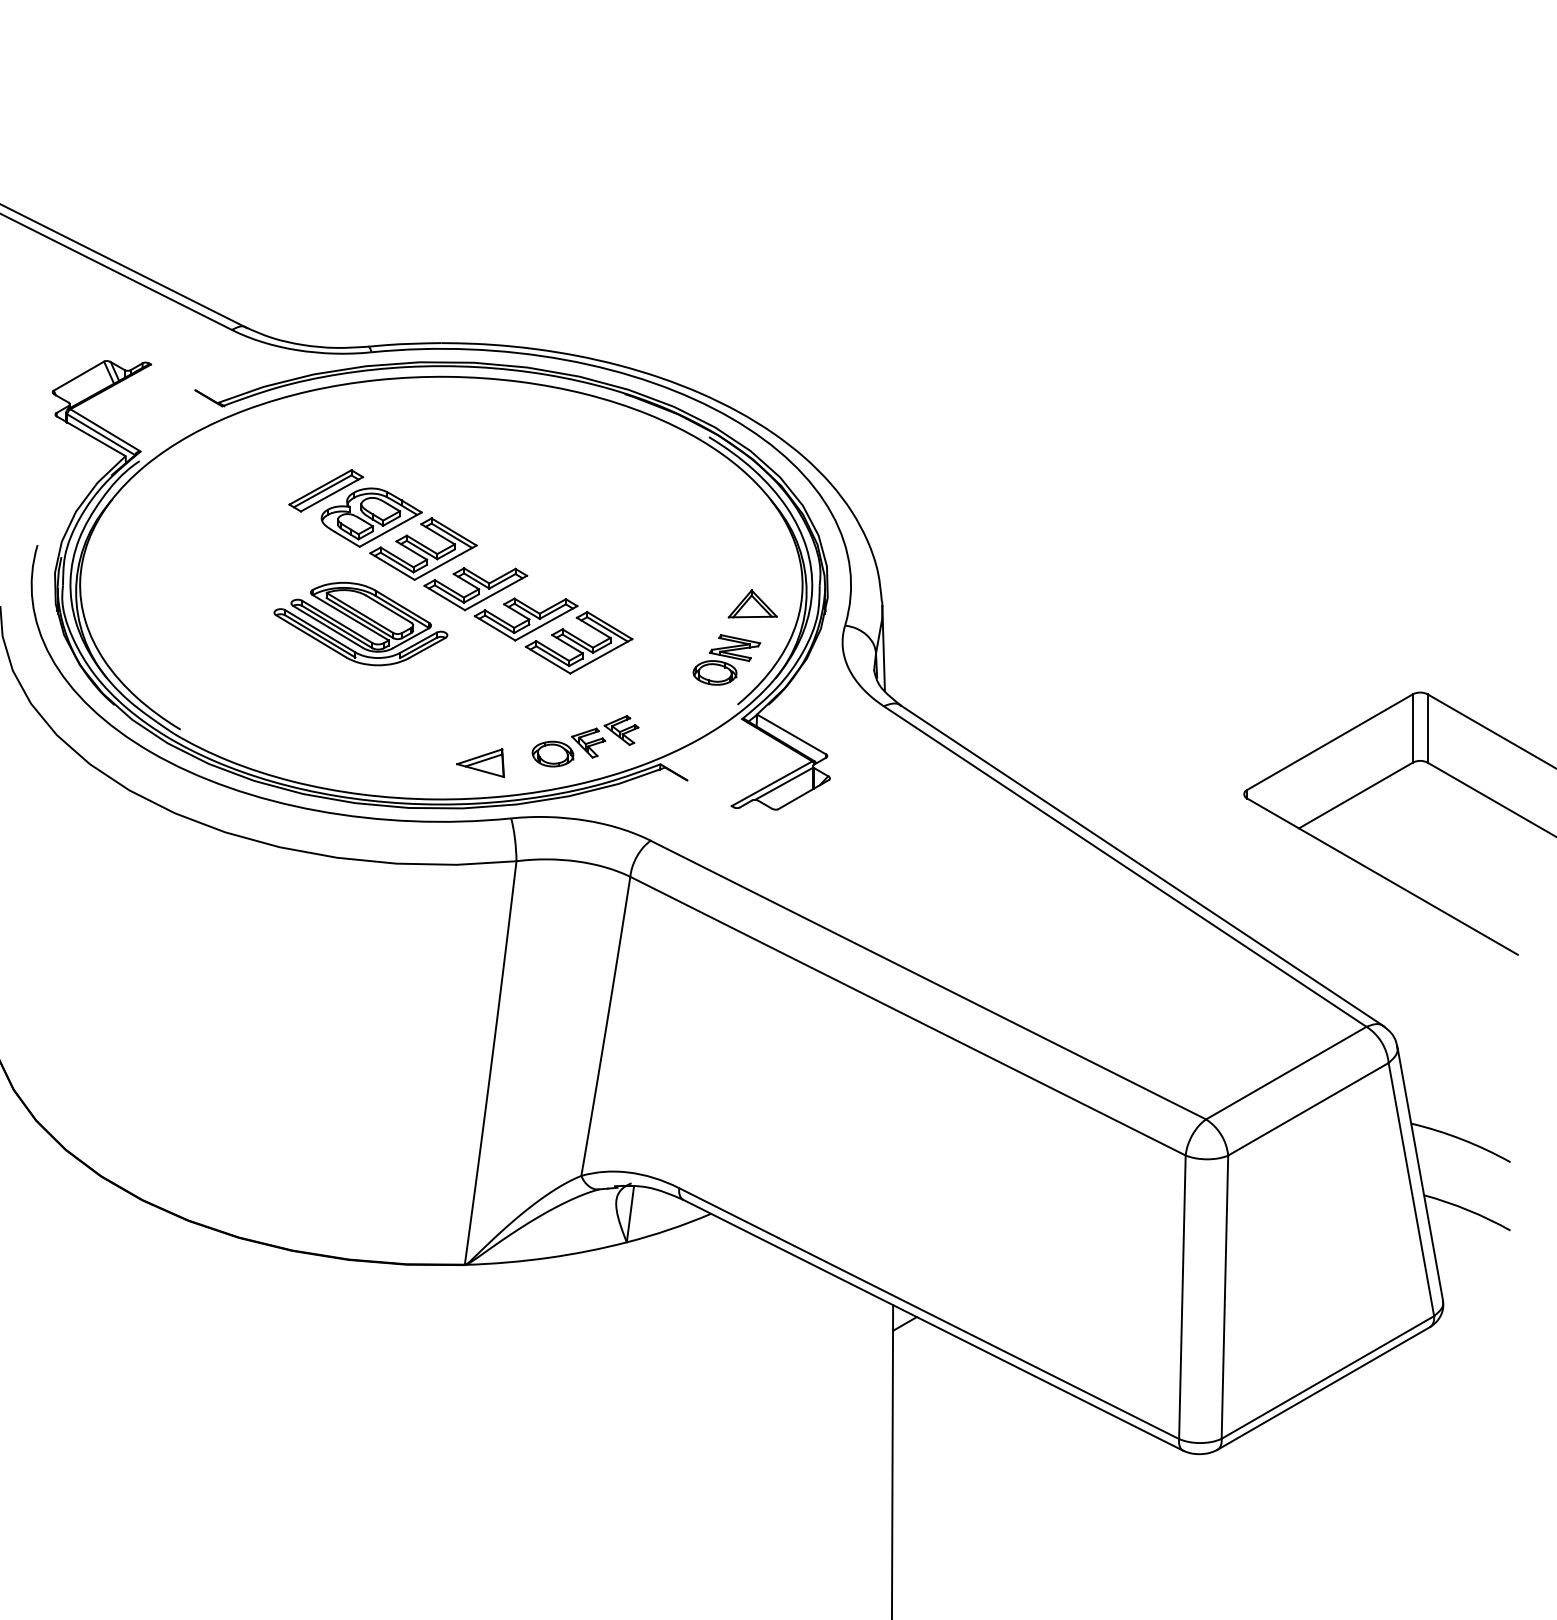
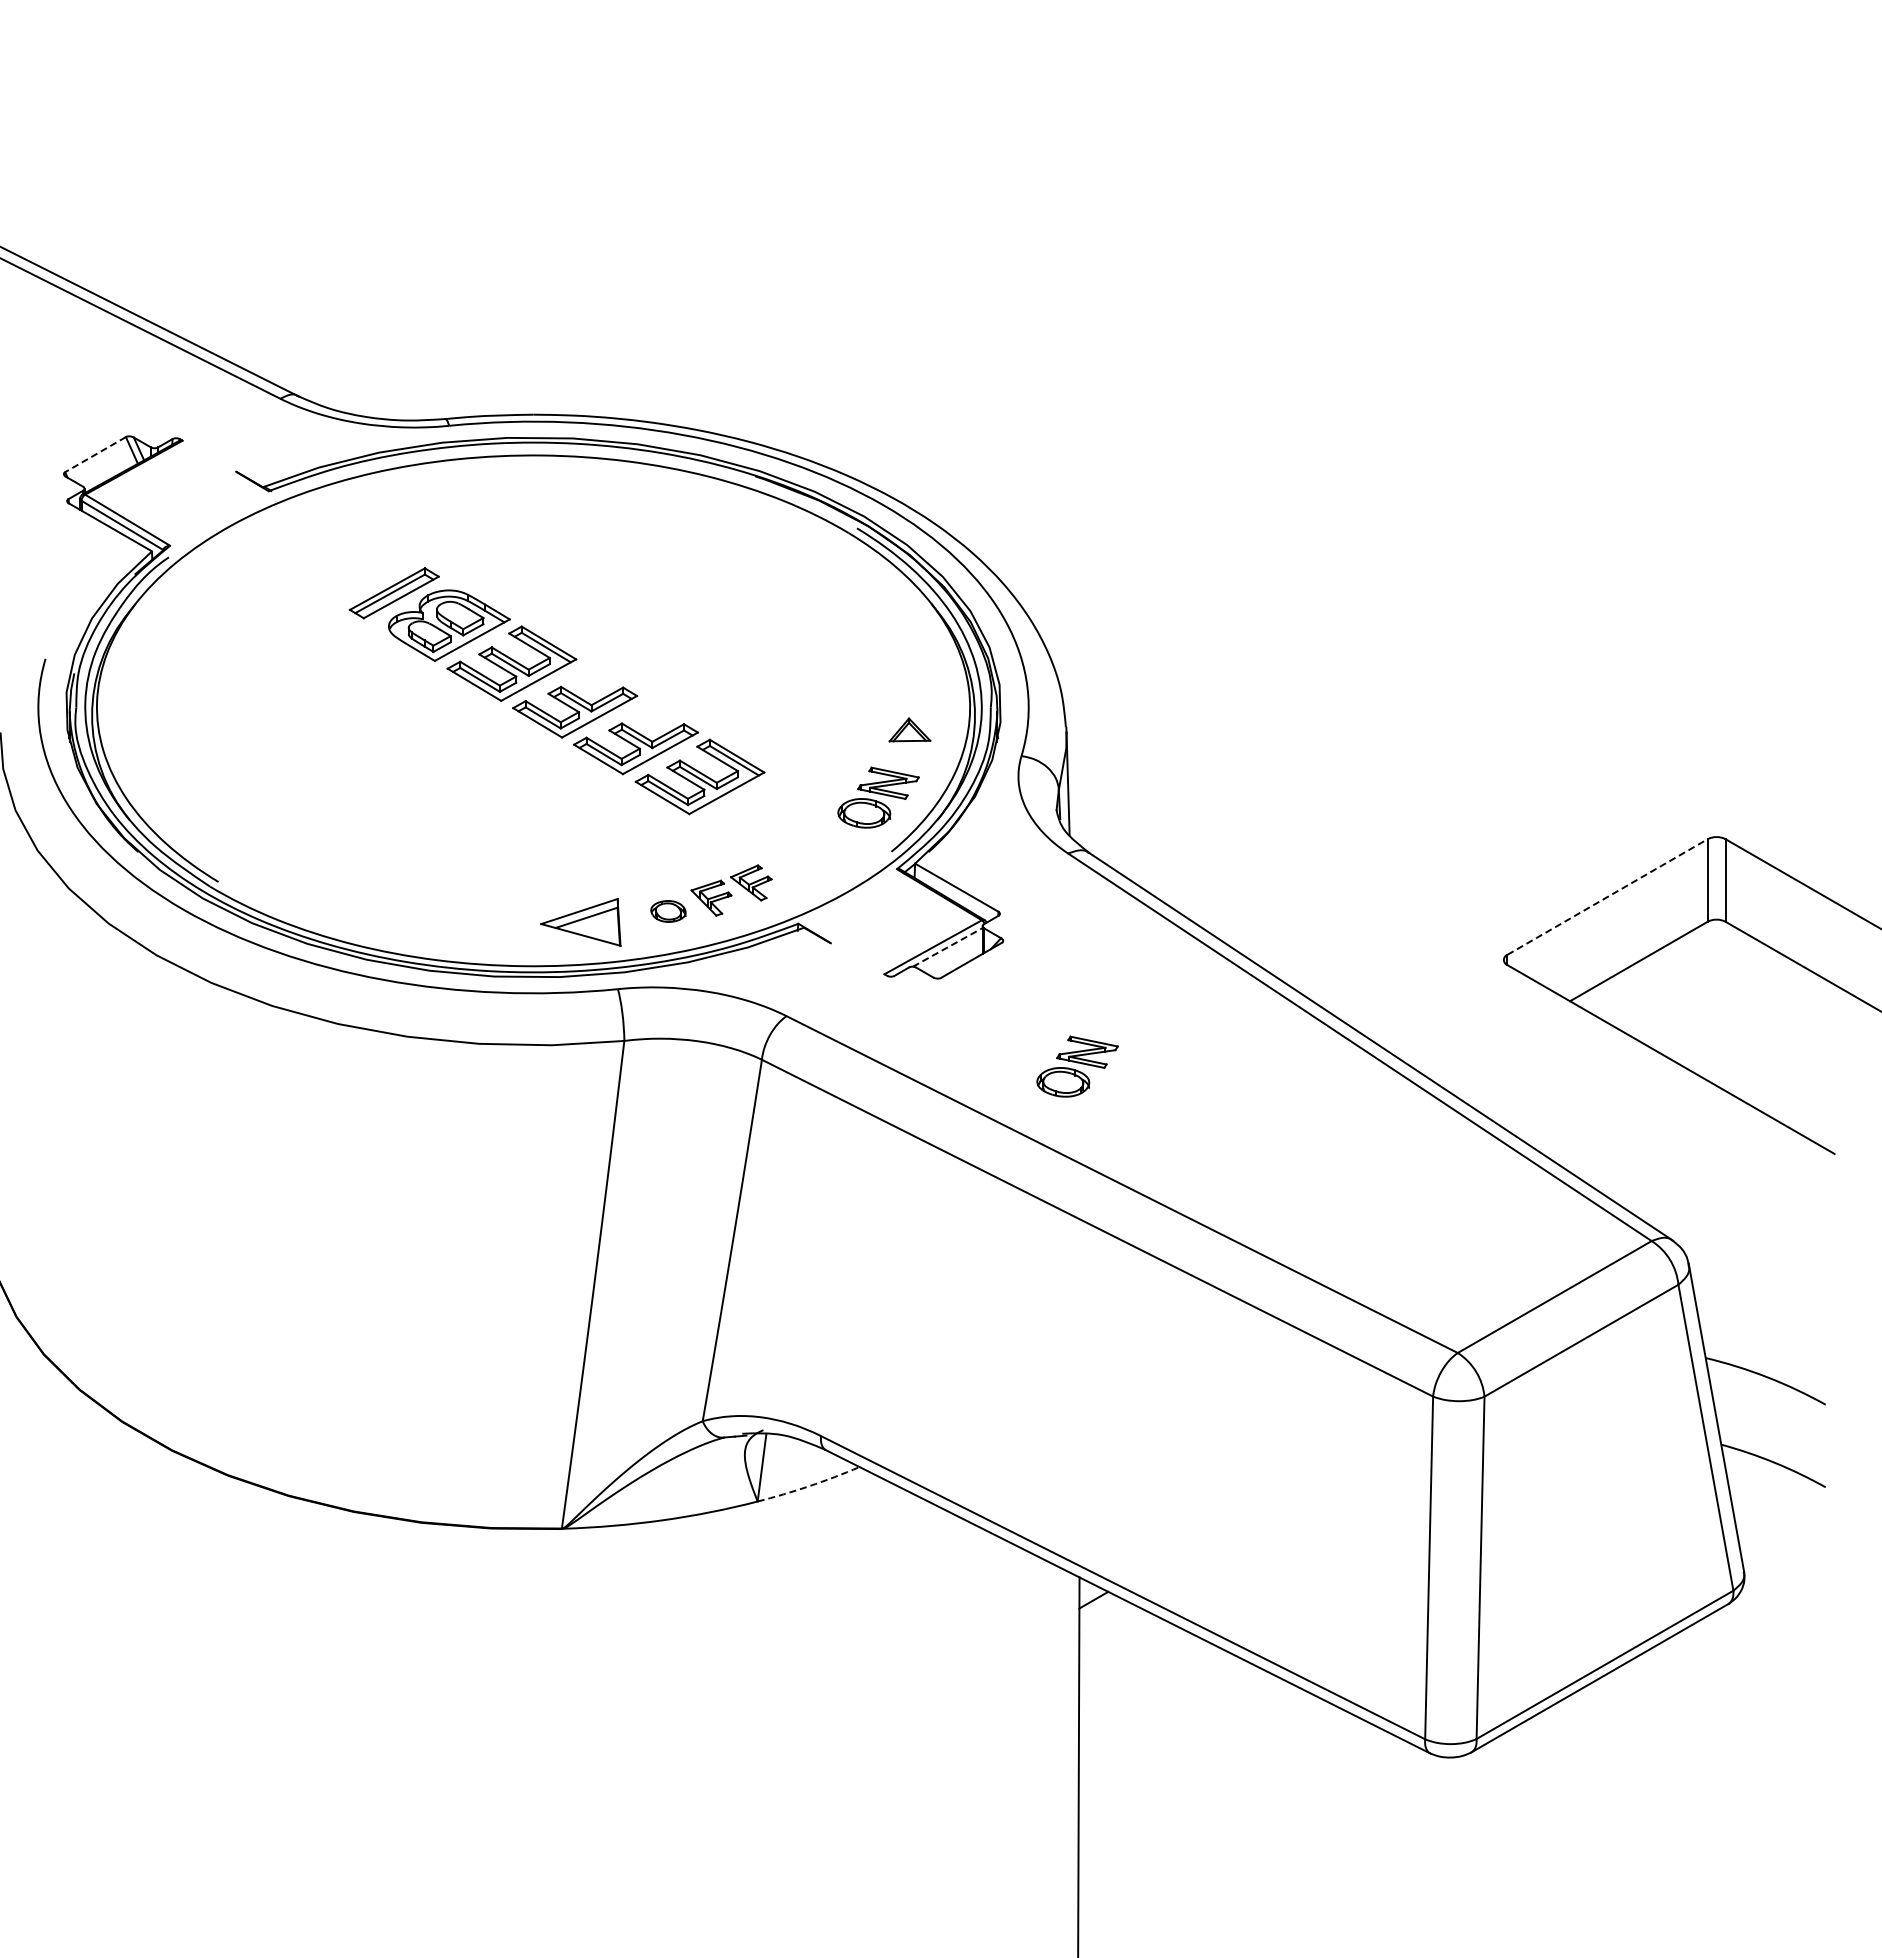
line: (78, 376) -> (95, 454), solid -> dashed
part: (752, 603) -> (909, 729), size x0.7
part: (361, 623) -> (436, 753), removed
line: (1329, 742) -> (1607, 897), solid -> dashed
part: (553, 754) -> (668, 911), size x0.7
part: (480, 763) -> (580, 922), size x1.4
line: (783, 783) -> (947, 947), solid -> dashed
part: (891, 882) -> (1077, 1066), added
arc: (669, 1229) -> (809, 1486), solid -> dashed

